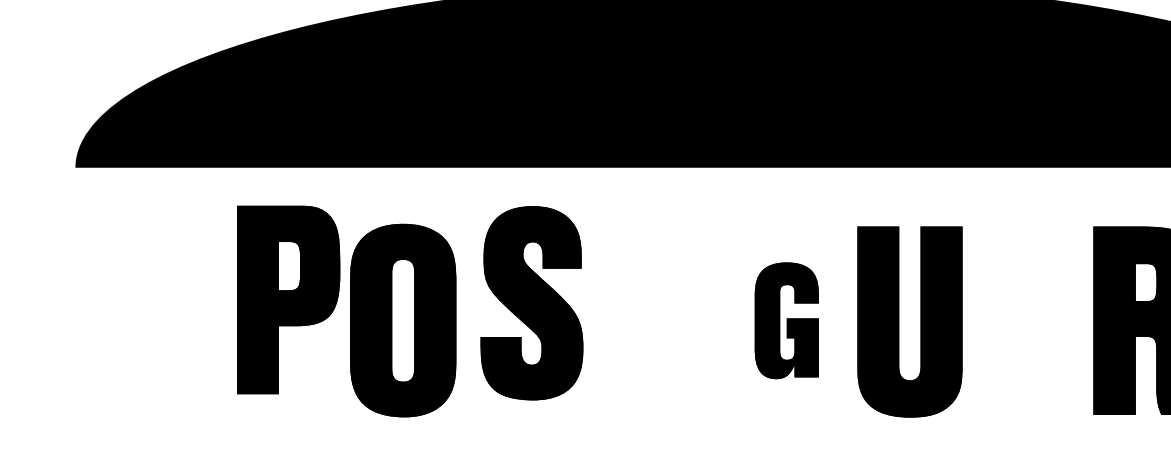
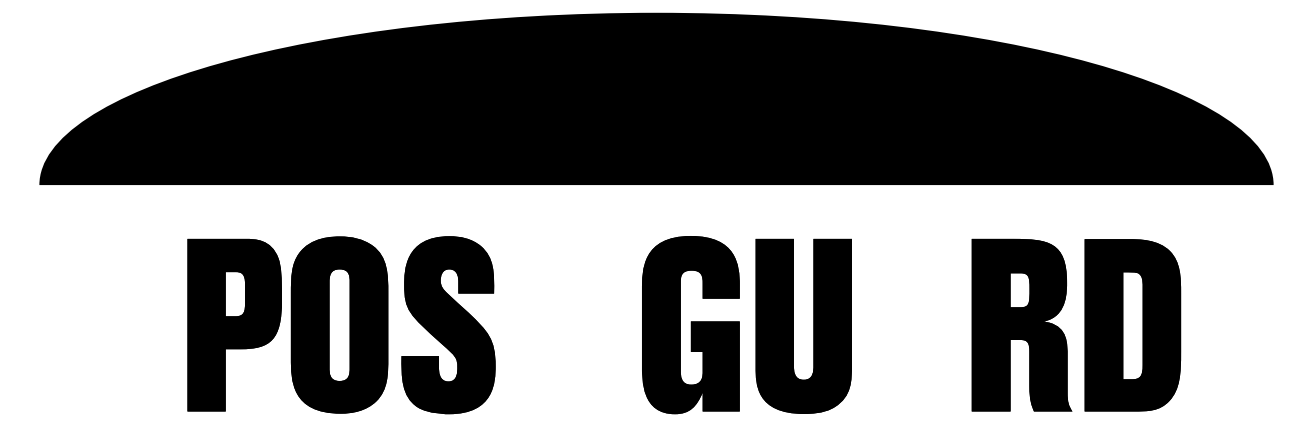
part: (288, 299) -> (234, 324), moved
part: (531, 303) -> (448, 325), moved
part: (786, 321) -> (690, 325), size x1.67

